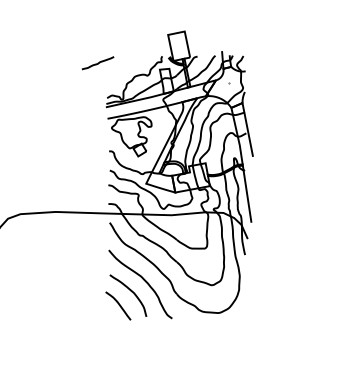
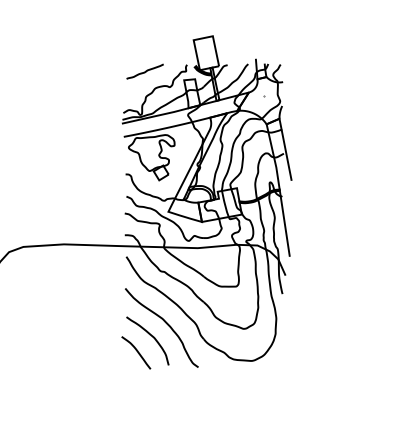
line: (97, 63) -> (144, 71), moved

